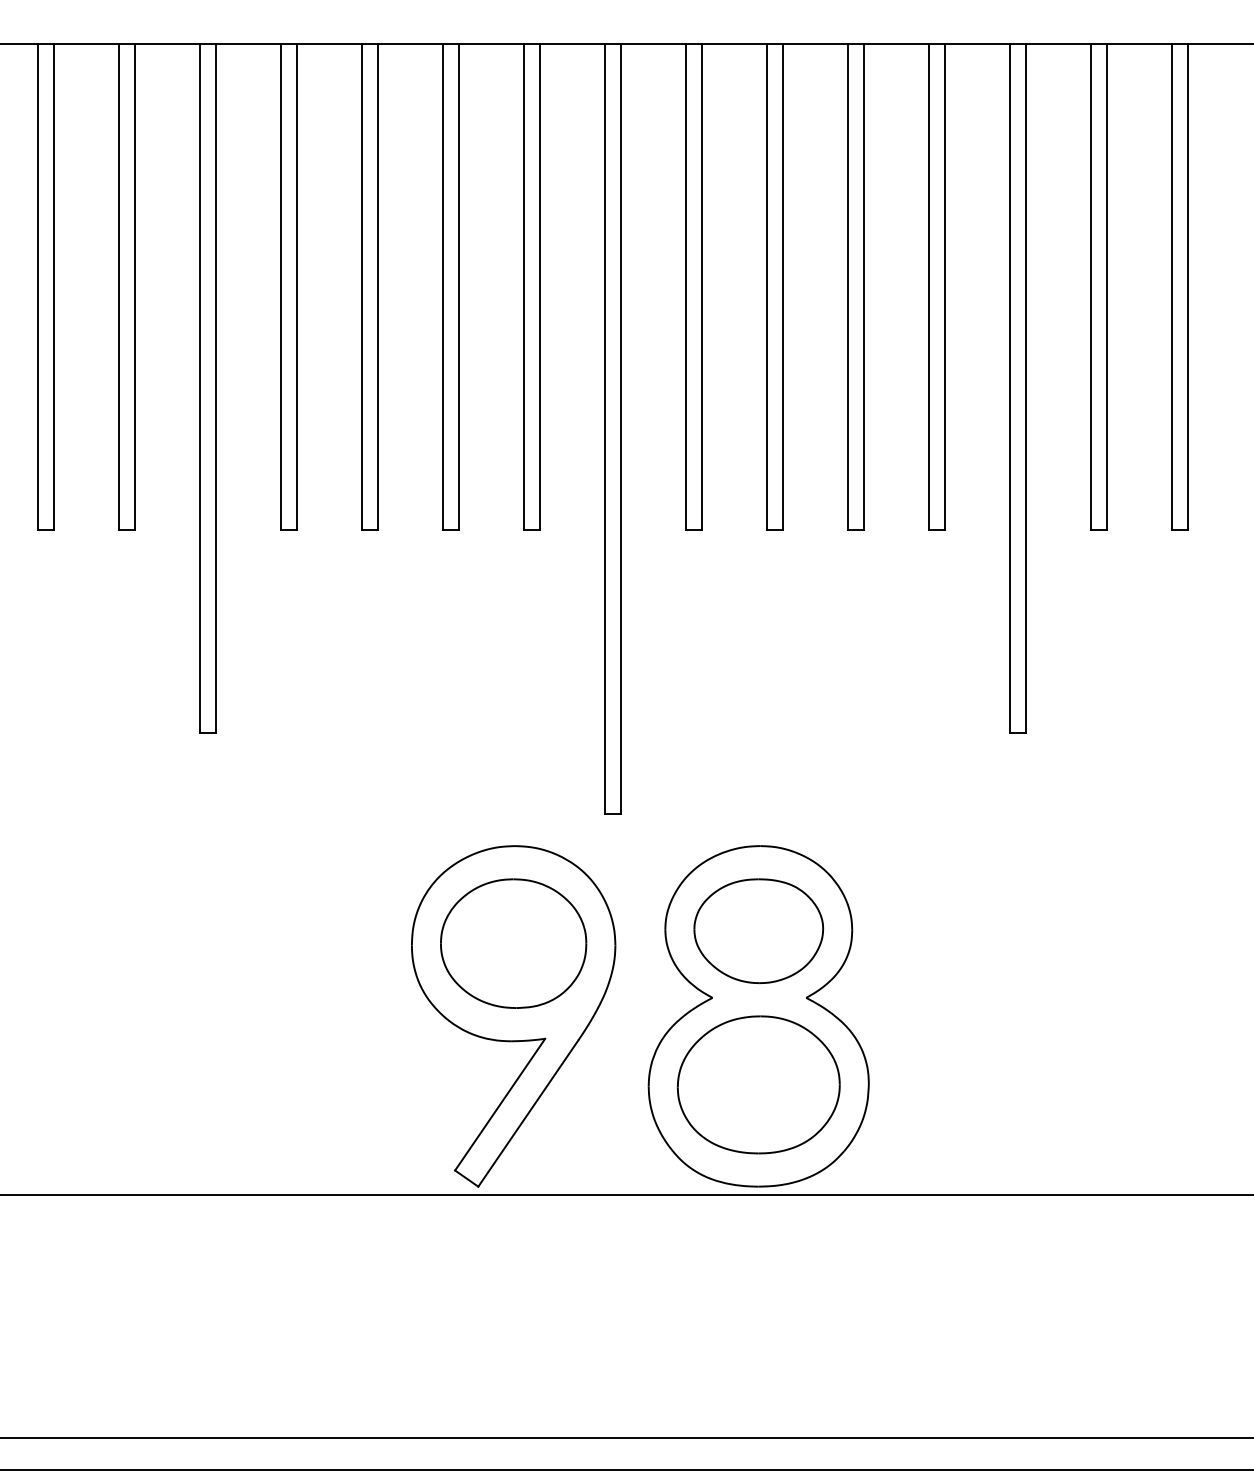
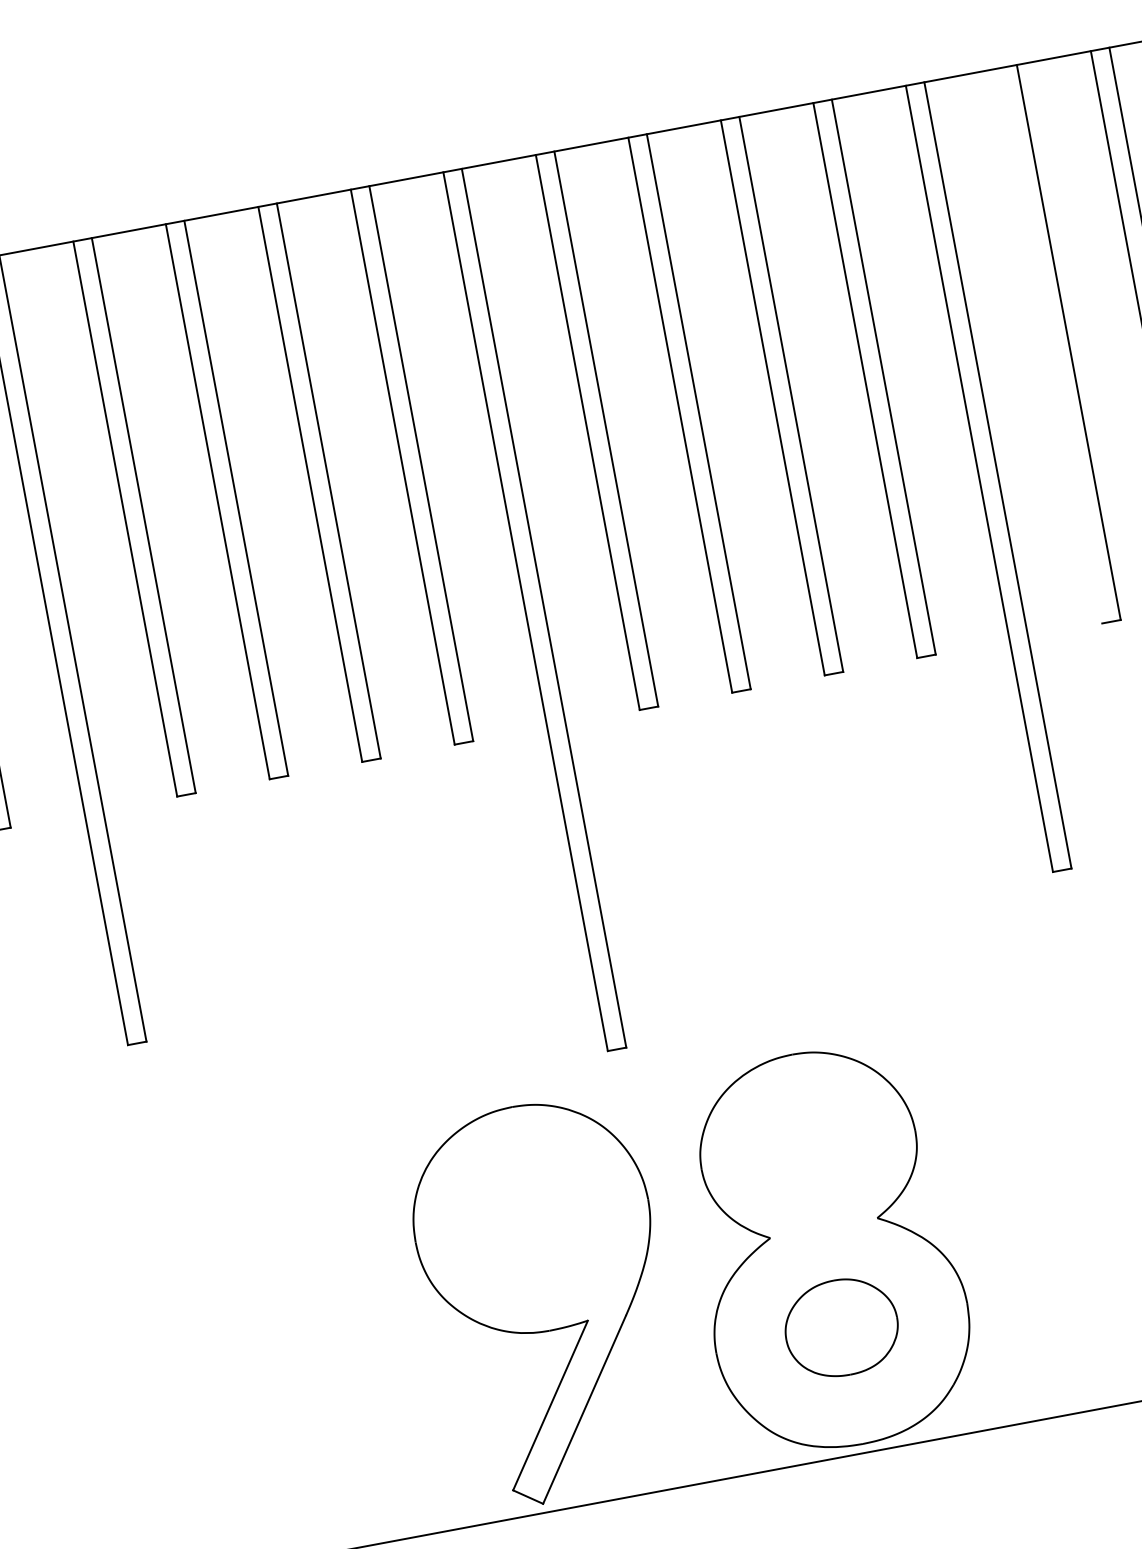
line: (1090, 287) -> (1050, 346), removed
part: (758, 930) -> (808, 1151), removed
part: (513, 943) -> (531, 1218), removed
part: (758, 1084) -> (841, 1327), size x0.6

